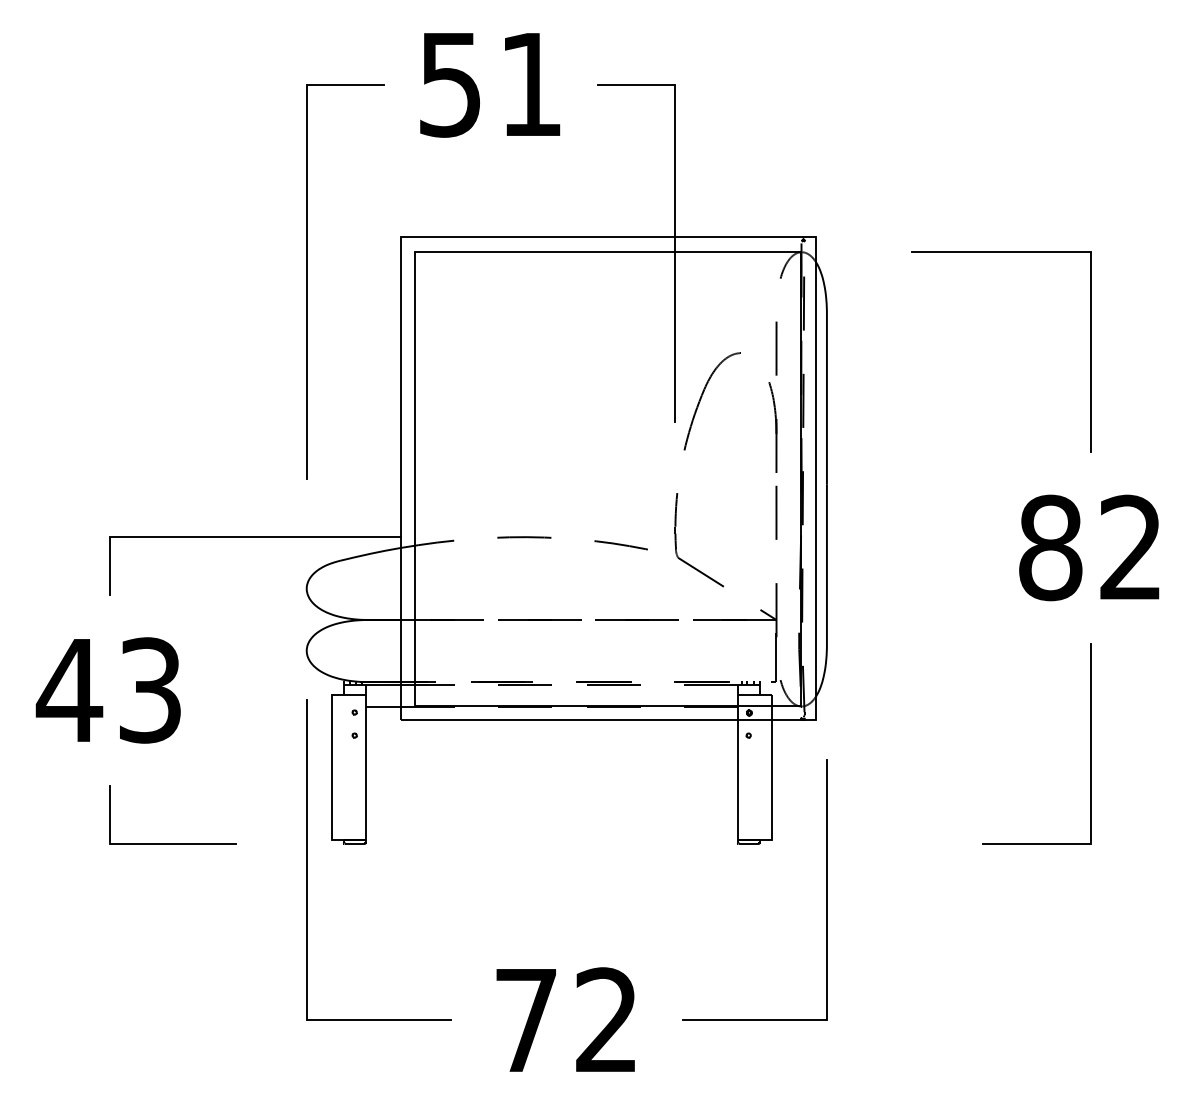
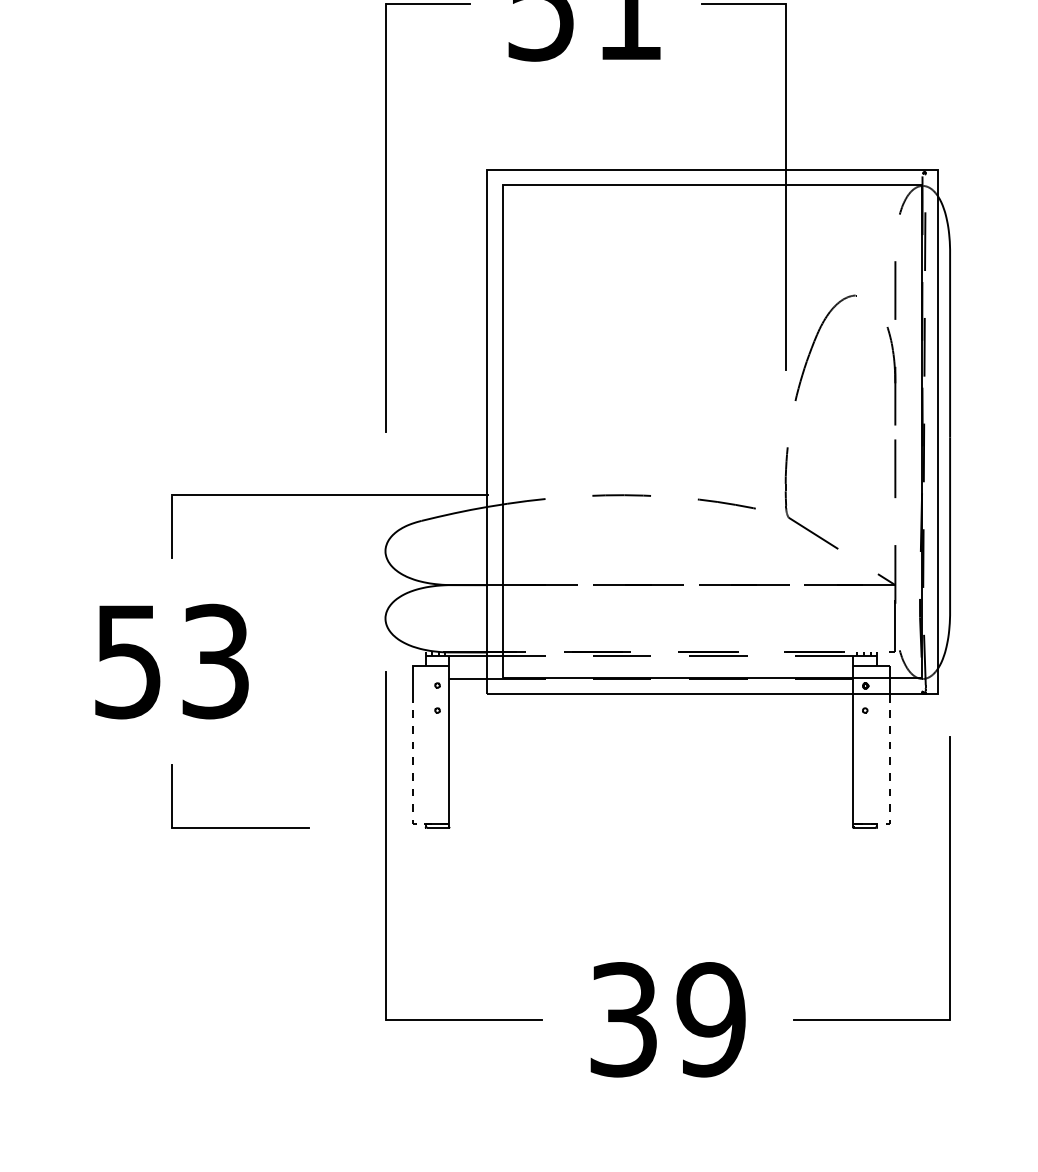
text: (69, 691) -> (127, 662), 43 -> 53
line: (331, 798) -> (412, 778), solid -> dashed
line: (771, 798) -> (889, 778), solid -> dashed
text: (566, 1020) -> (667, 1019), 72 -> 39

